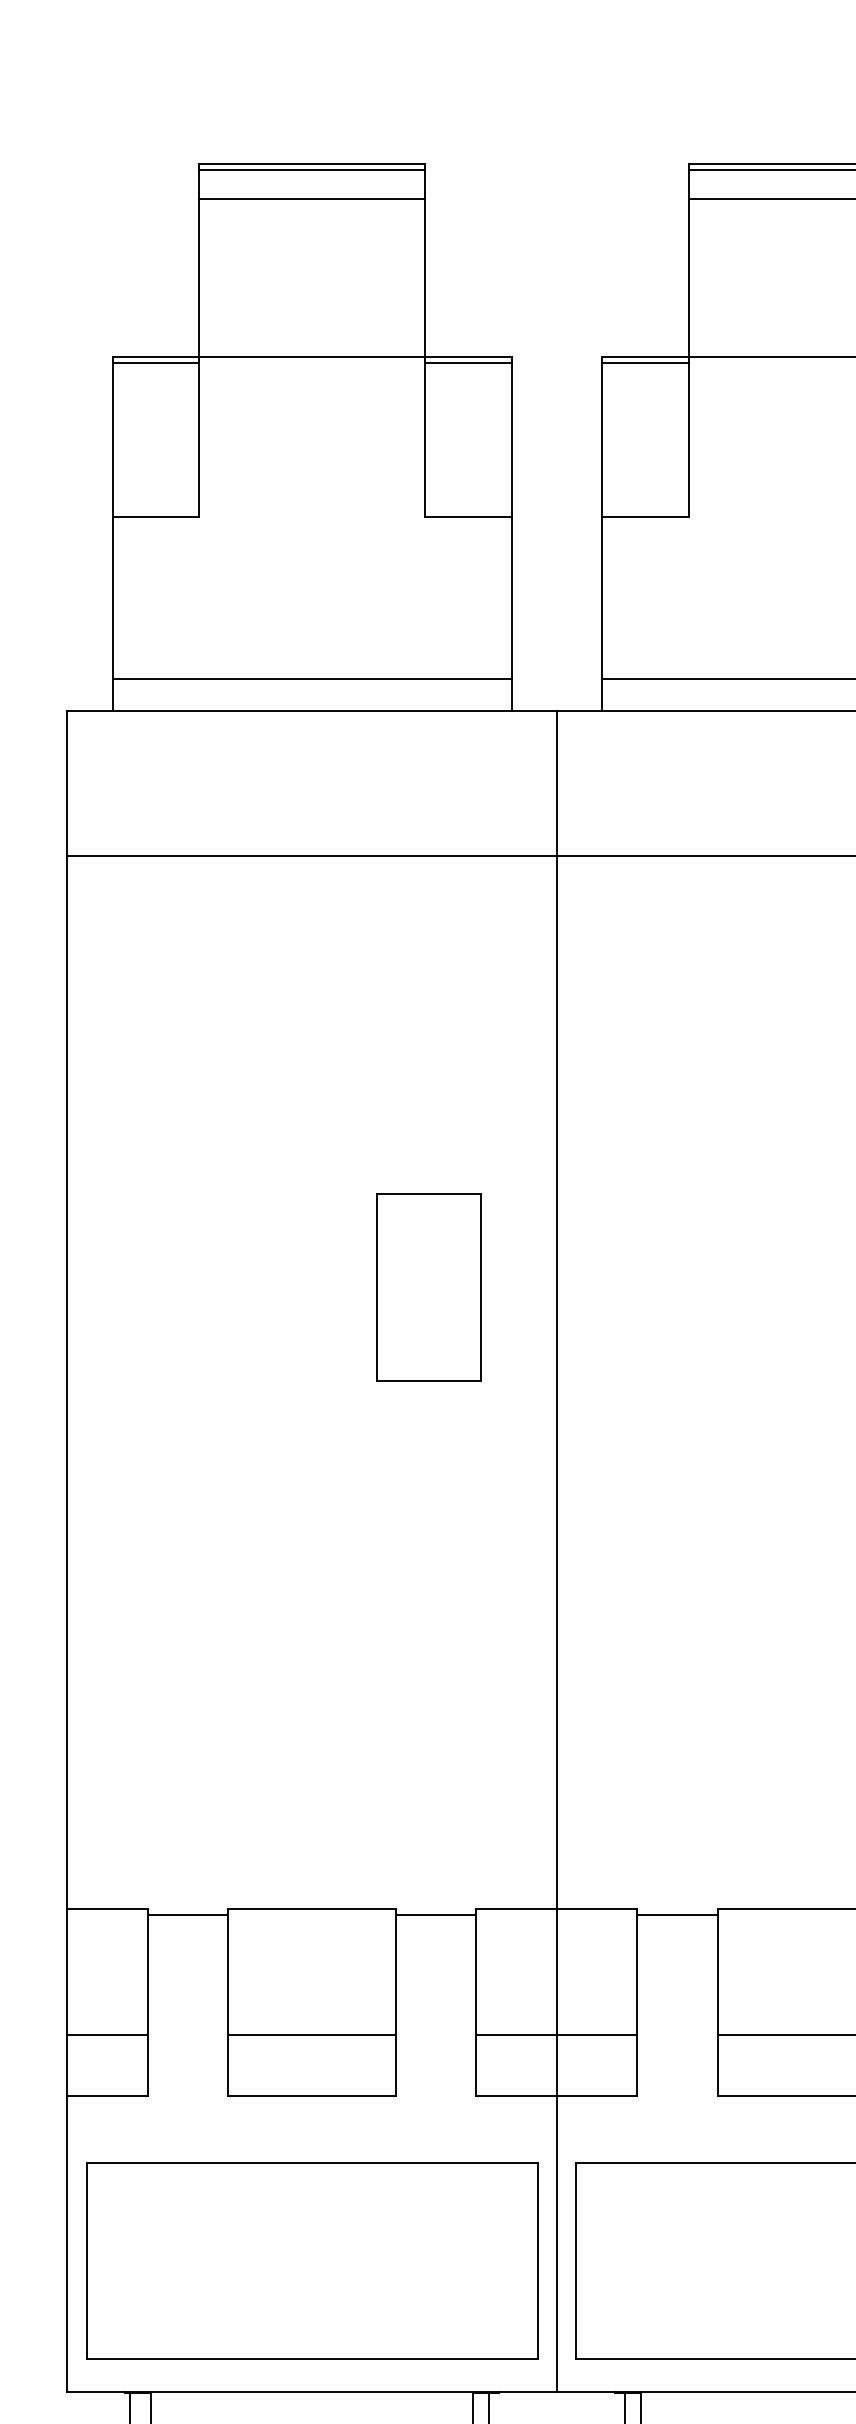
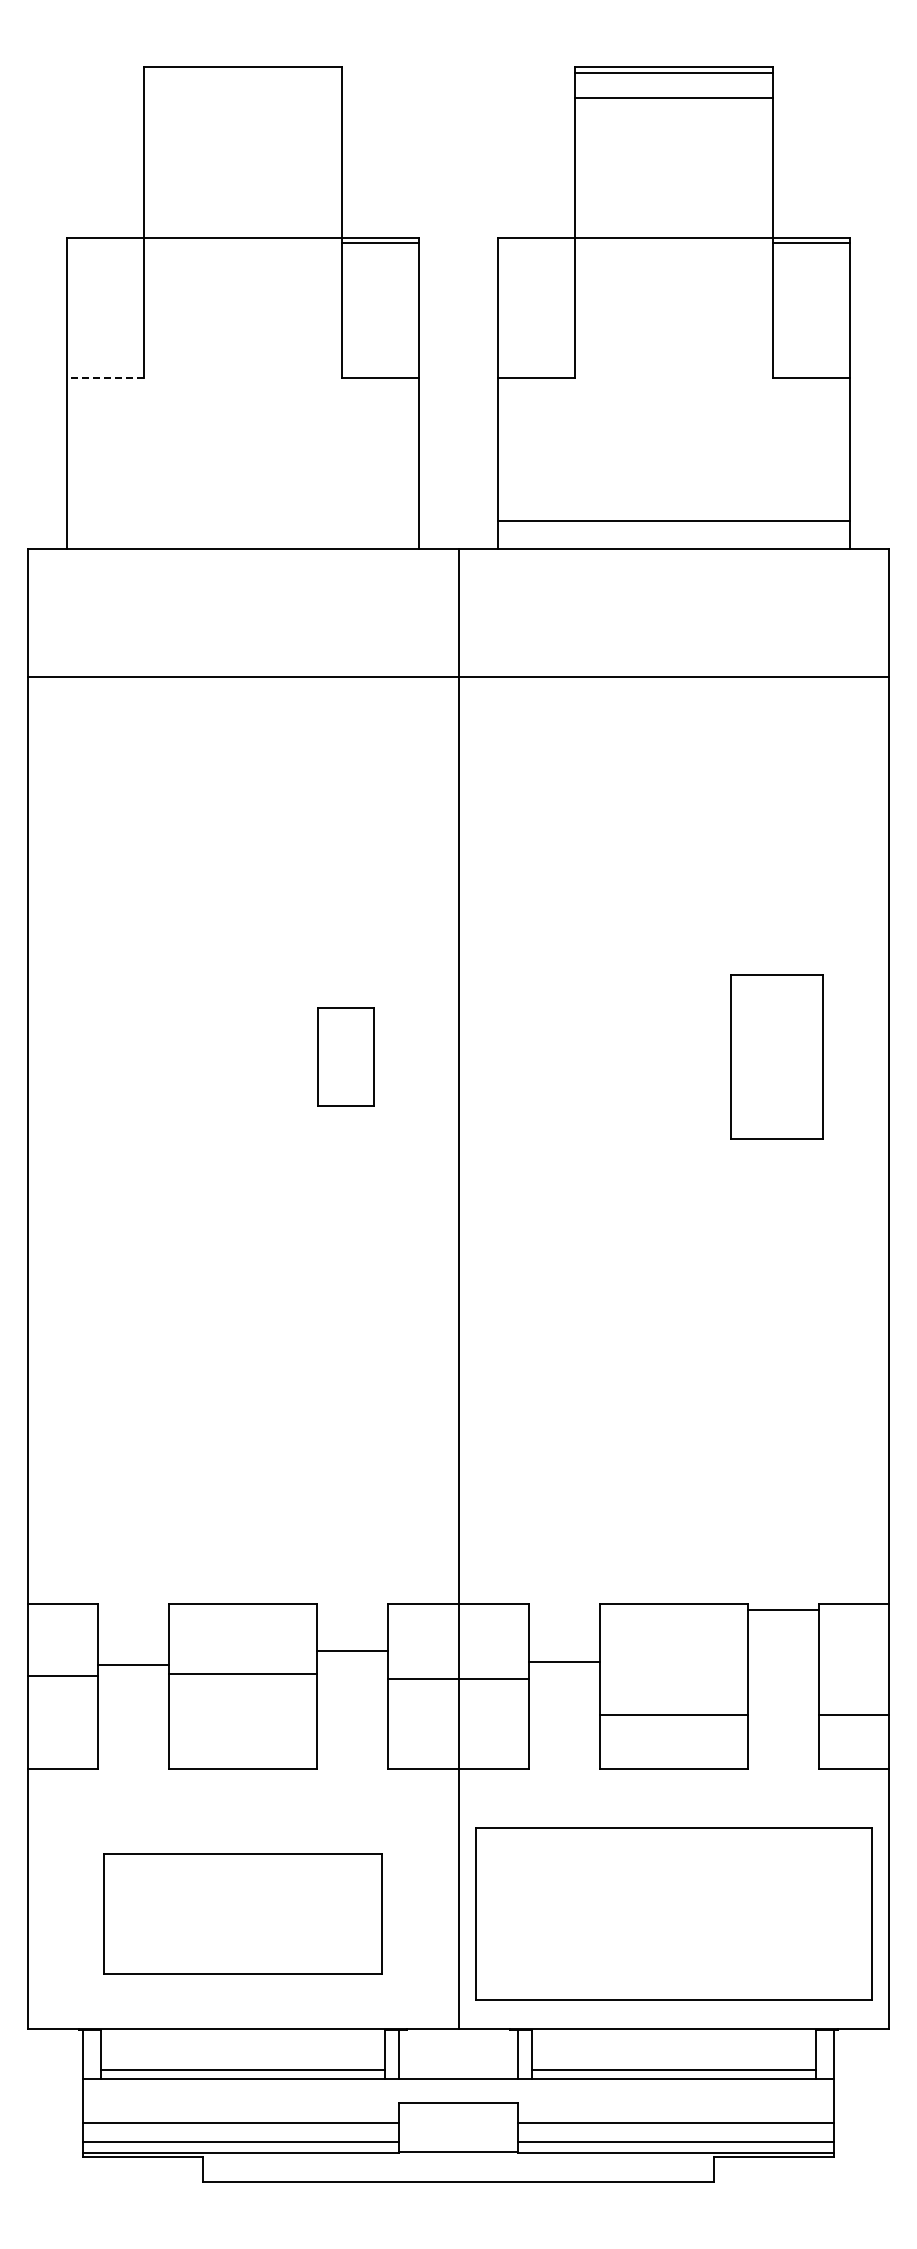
line: (311, 170) -> (242, 73), removed
line: (311, 198) -> (242, 98), removed
line: (155, 362) -> (105, 242), removed
line: (645, 362) -> (536, 242), removed
line: (155, 516) -> (105, 378), solid -> dashed
line: (311, 679) -> (242, 521), removed
part: (428, 1287) -> (345, 1056), size x0.6
line: (187, 1915) -> (133, 1664), moved
line: (435, 1915) -> (351, 1650), moved
line: (677, 1915) -> (564, 1661), moved
line: (107, 2035) -> (62, 1676), moved
line: (311, 2035) -> (242, 1674), moved
line: (556, 2035) -> (458, 1679), moved
part: (311, 2260) -> (242, 1913), size x0.7

